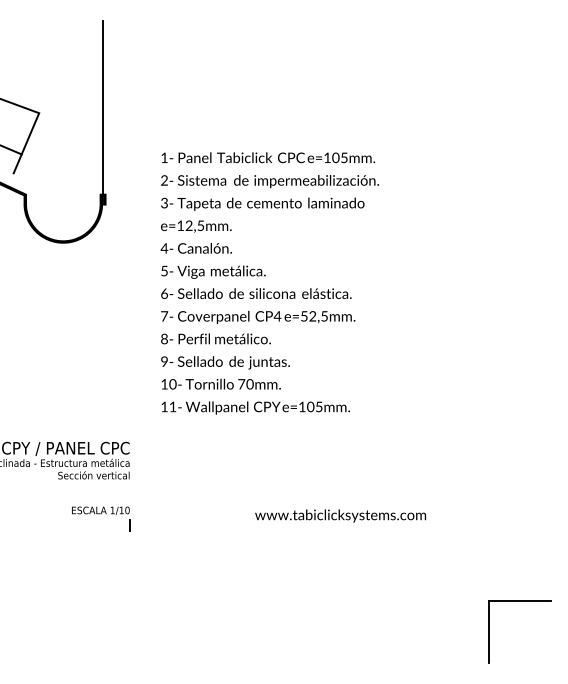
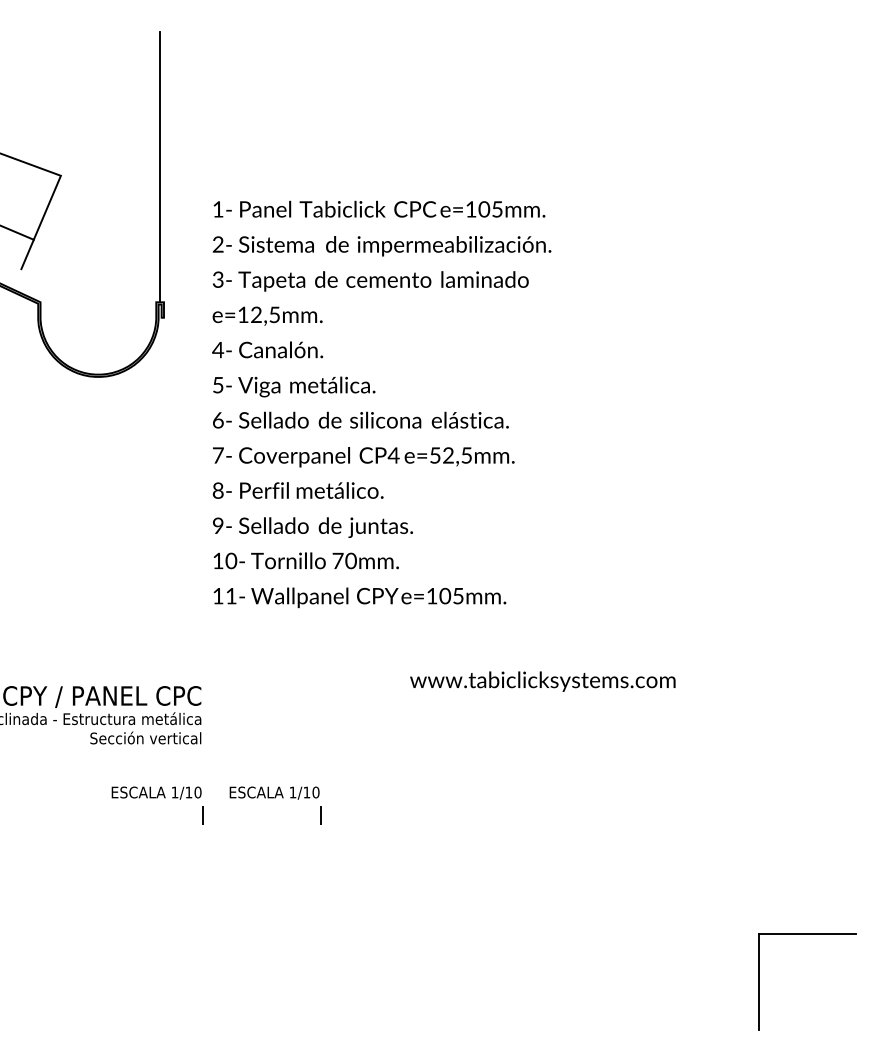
text: (269, 283) -> (381, 404), moved
text: (340, 515) -> (542, 680), moved
part: (177, 518) -> (275, 805), added

